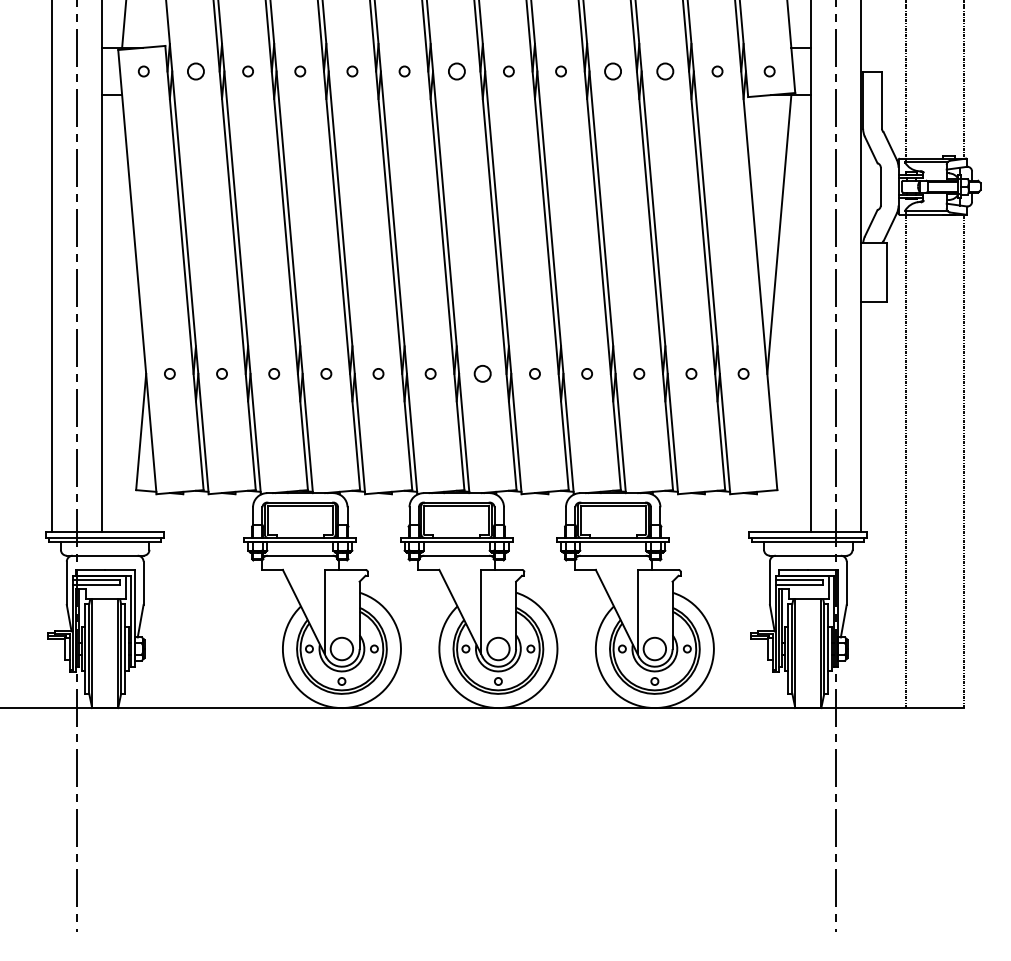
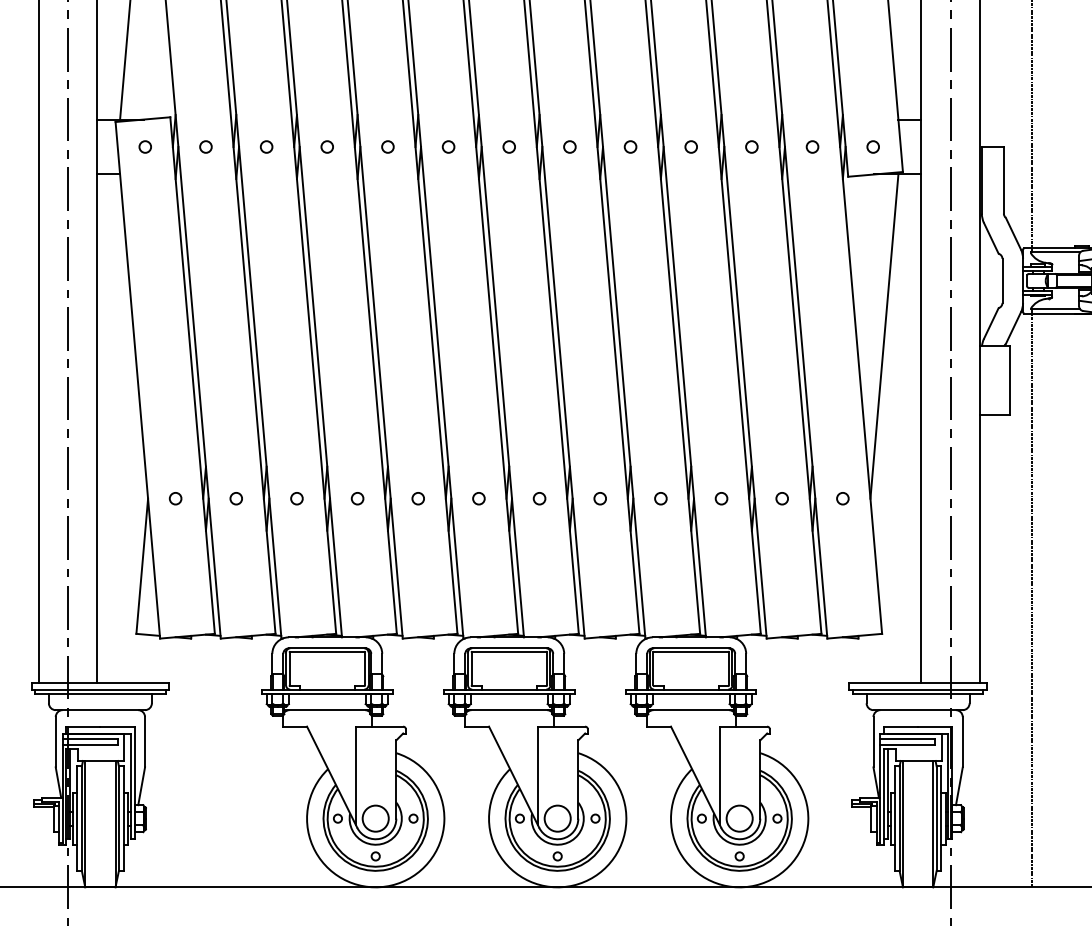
circle: (195, 71) -> (205, 147), size x0.62
circle: (456, 71) -> (508, 147), size x0.62
circle: (613, 71) -> (691, 147), size x0.62
circle: (665, 71) -> (752, 147), size x0.62
circle: (482, 373) -> (539, 498), size x0.62

